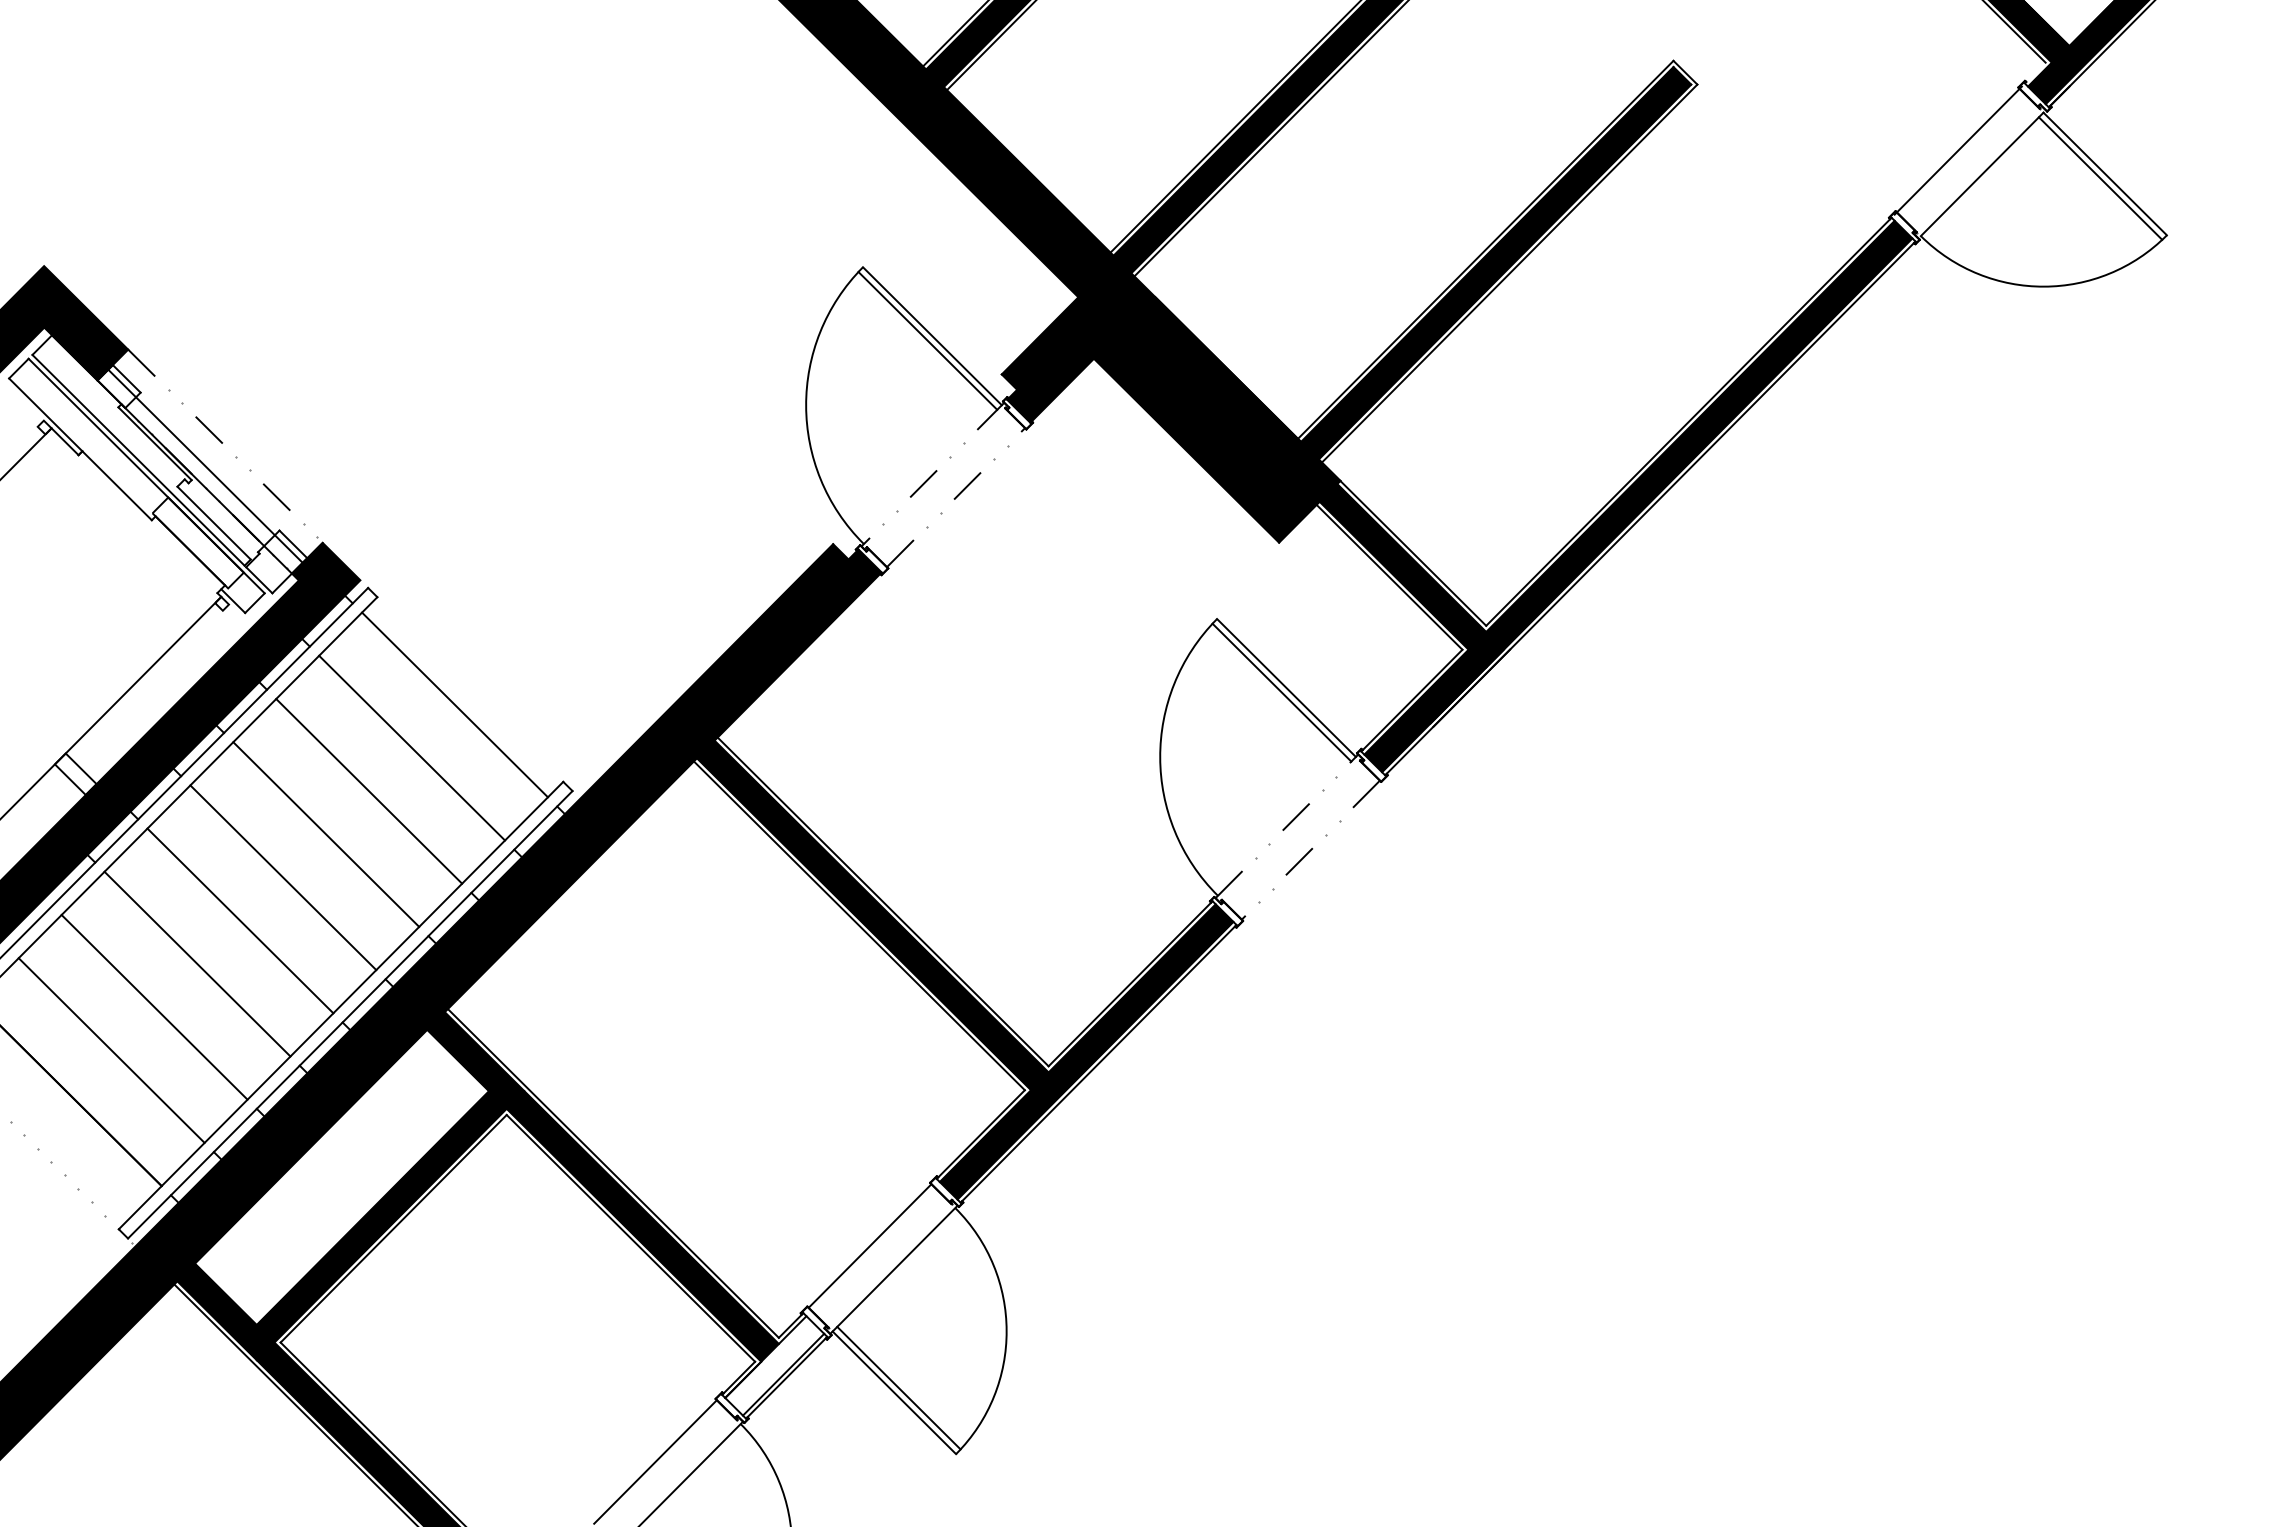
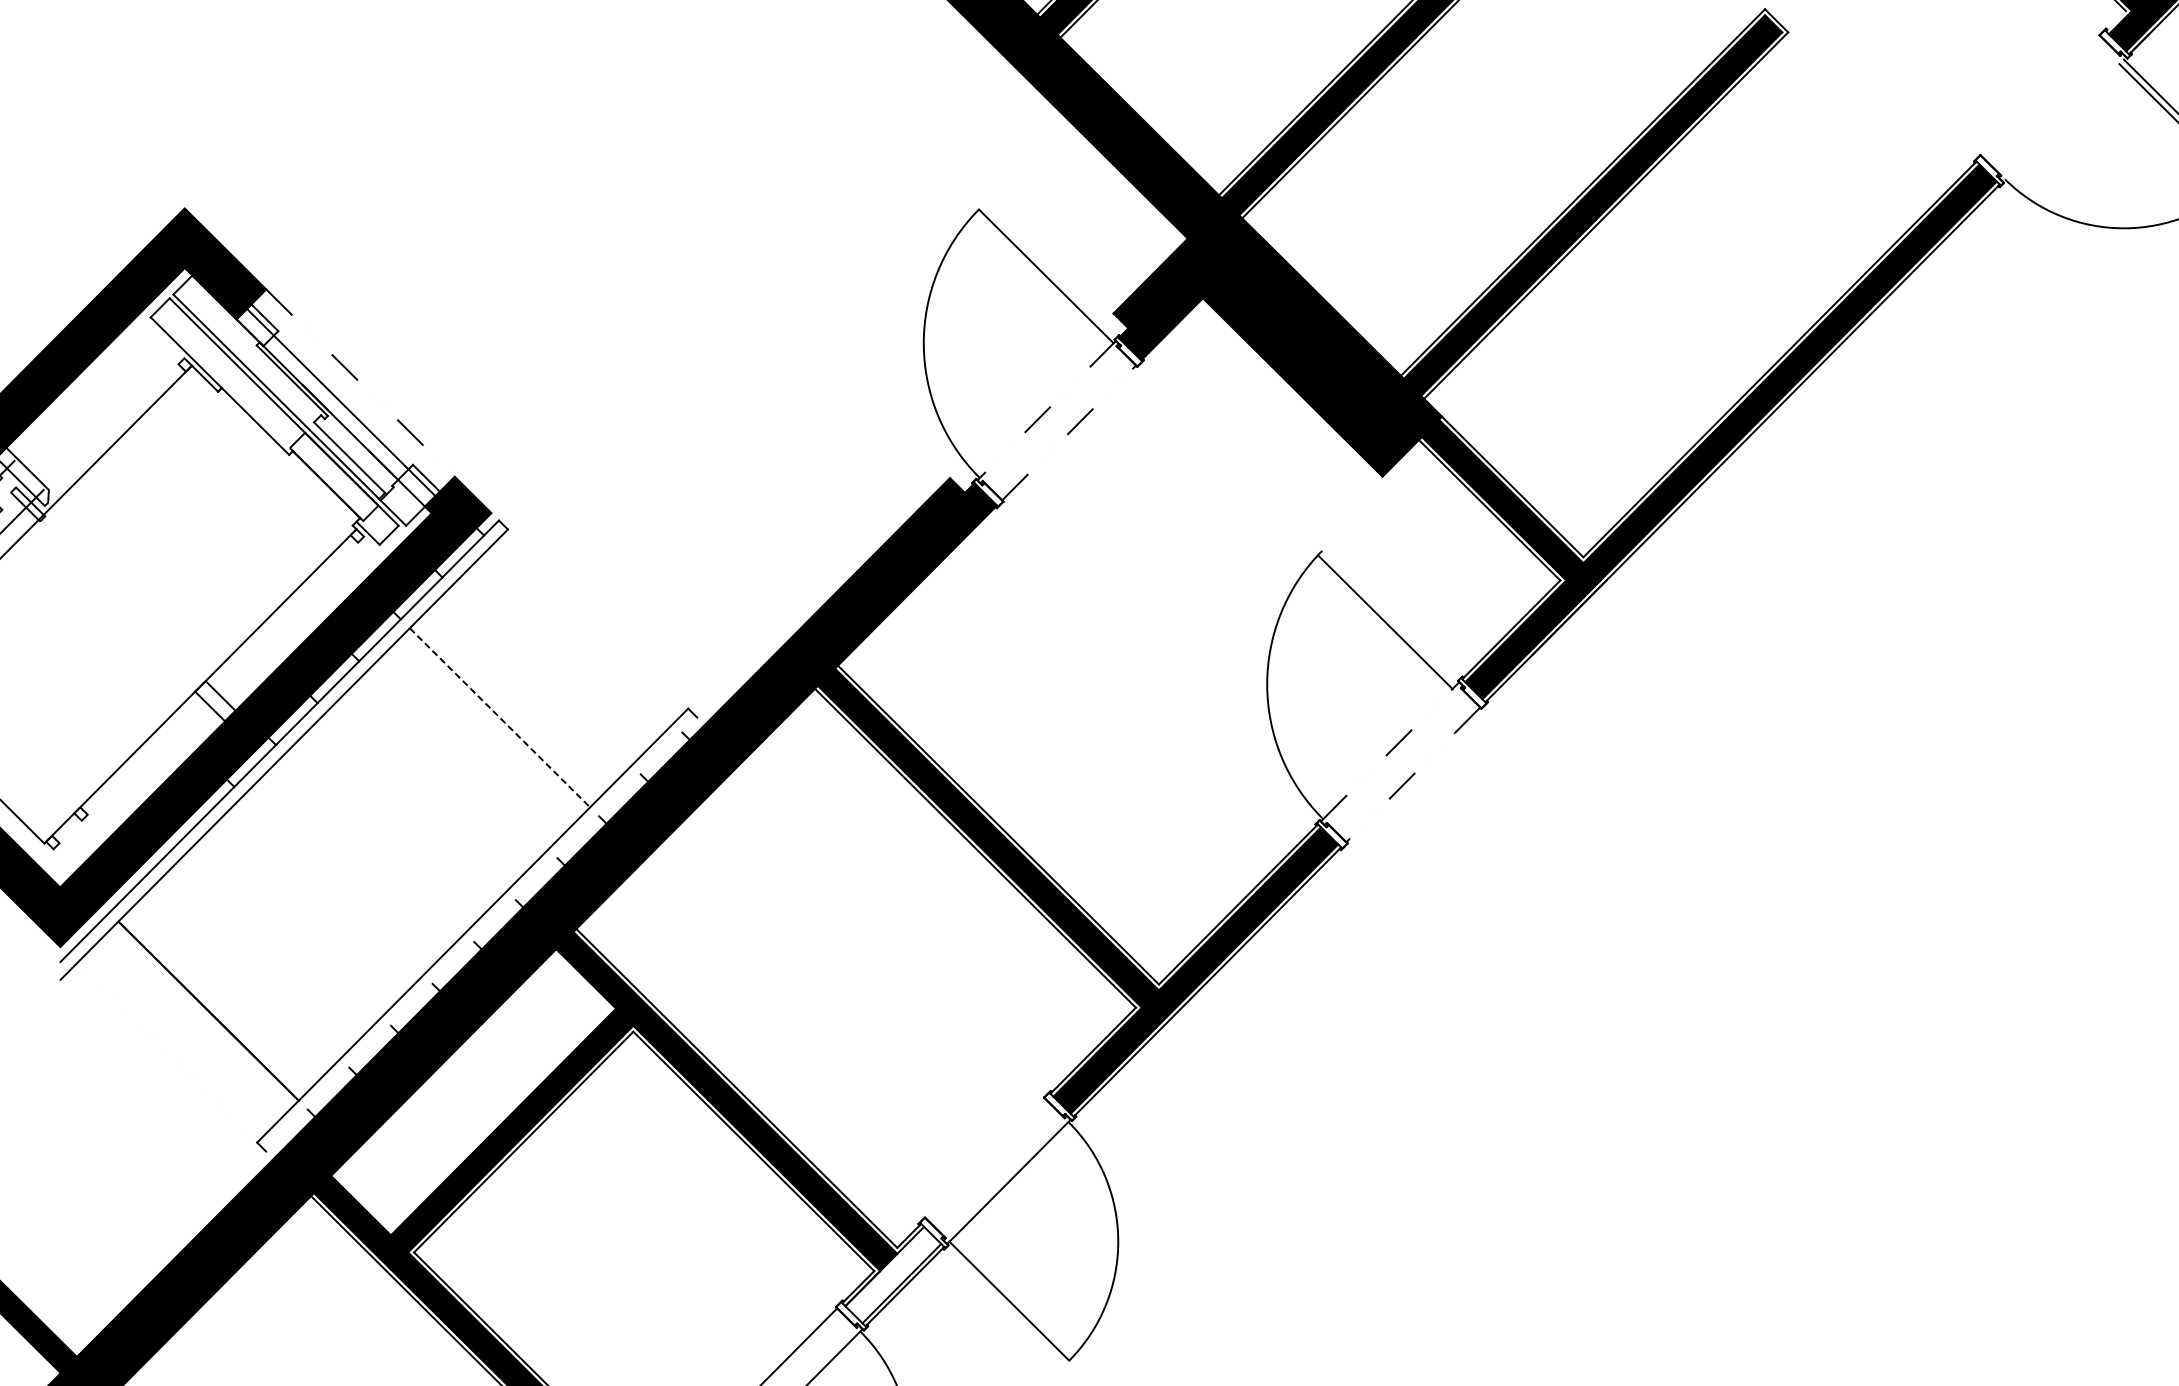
line: (1957, 150) -> (2040, 96), removed
line: (1981, 174) -> (2063, 119), removed
line: (927, 340) -> (1041, 280), removed
line: (1286, 687) -> (1389, 617), removed
line: (454, 704) -> (582, 633), removed
line: (412, 747) -> (542, 675), removed
line: (369, 791) -> (500, 717), solid -> dashed
line: (326, 834) -> (458, 759), removed
line: (283, 877) -> (416, 801), removed
line: (240, 920) -> (375, 843), removed
line: (197, 963) -> (333, 884), removed
line: (154, 1007) -> (291, 927), removed
line: (350, 1014) -> (481, 934), removed
line: (111, 1050) -> (250, 969), removed
line: (869, 1245) -> (985, 1158), removed
line: (898, 1387) -> (1013, 1296), removed

